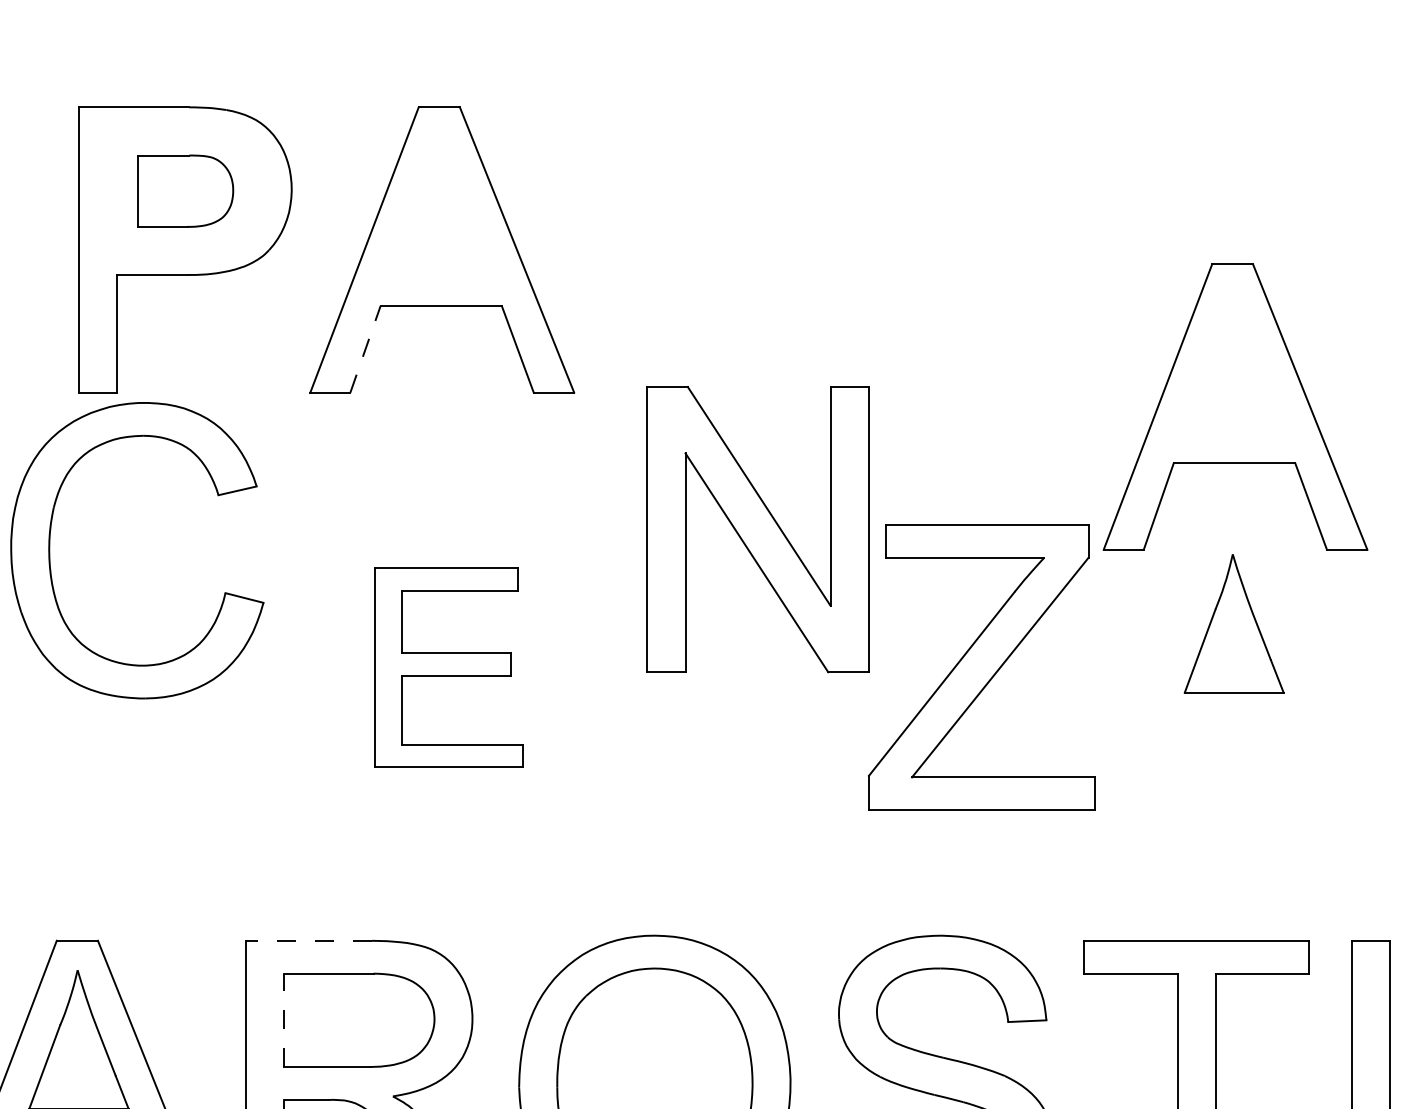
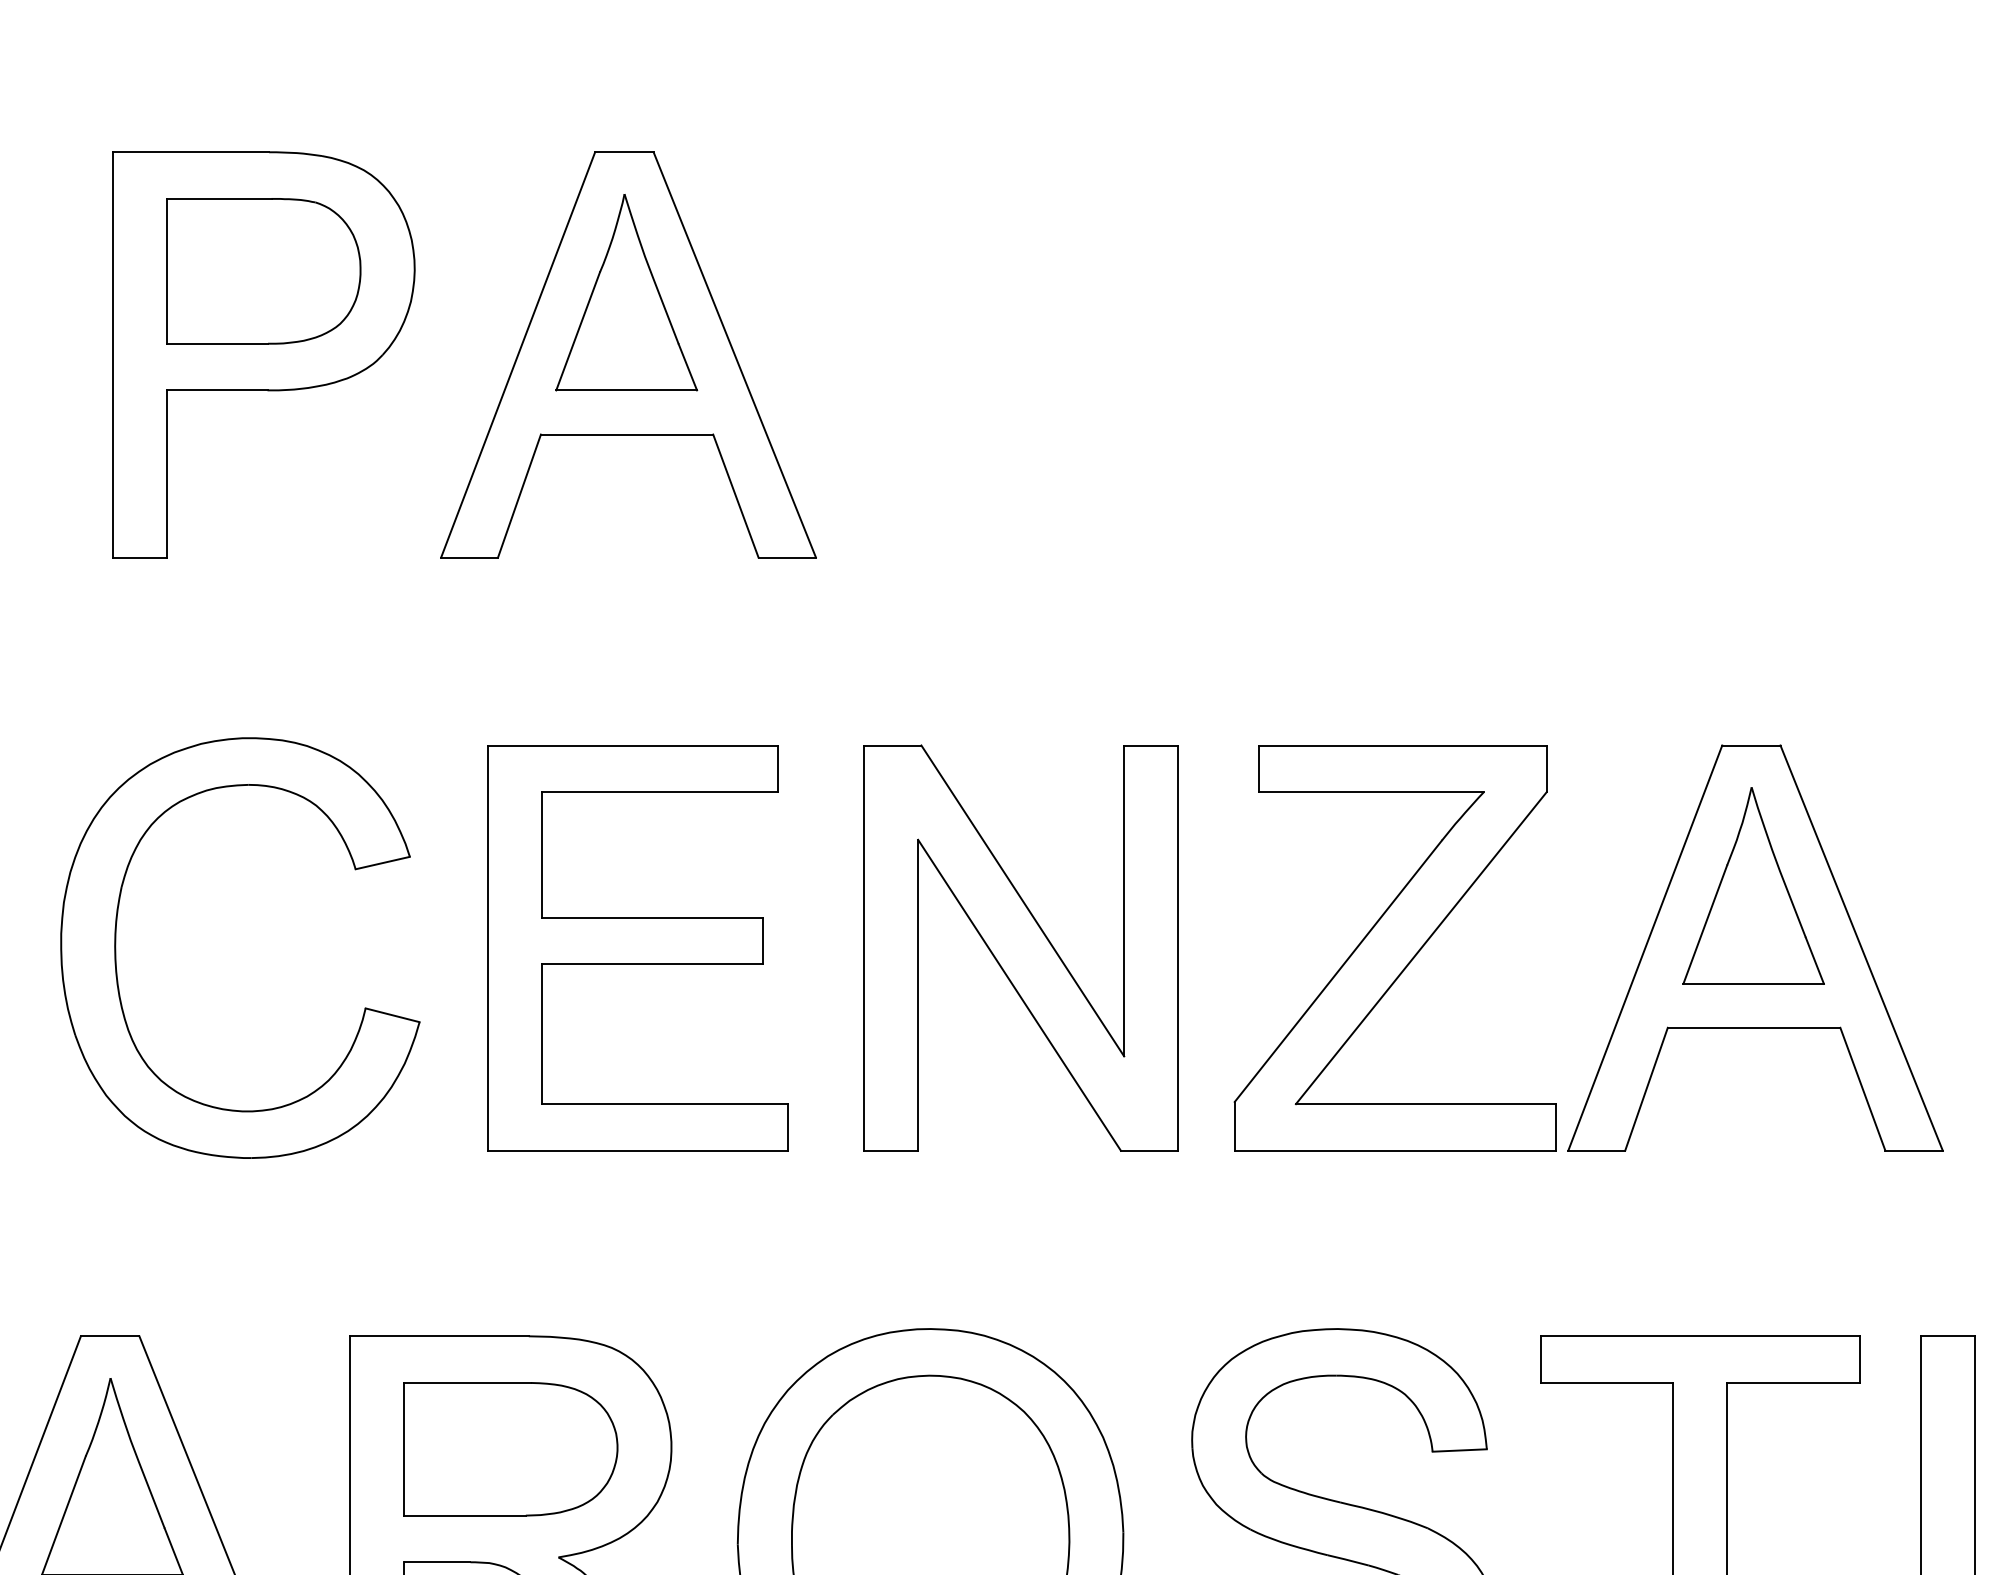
part: (185, 191) -> (263, 271), size x1.43
part: (440, 206) -> (626, 292), added
line: (365, 348) -> (519, 495), dashed -> solid
part: (1235, 406) -> (1755, 947), moved
part: (757, 529) -> (1020, 947), moved
part: (50, 550) -> (116, 947), moved
part: (448, 667) -> (637, 948), size x1.43
line: (309, 940) -> (439, 1336), dashed -> solid
line: (283, 1019) -> (403, 1448), dashed -> solid

